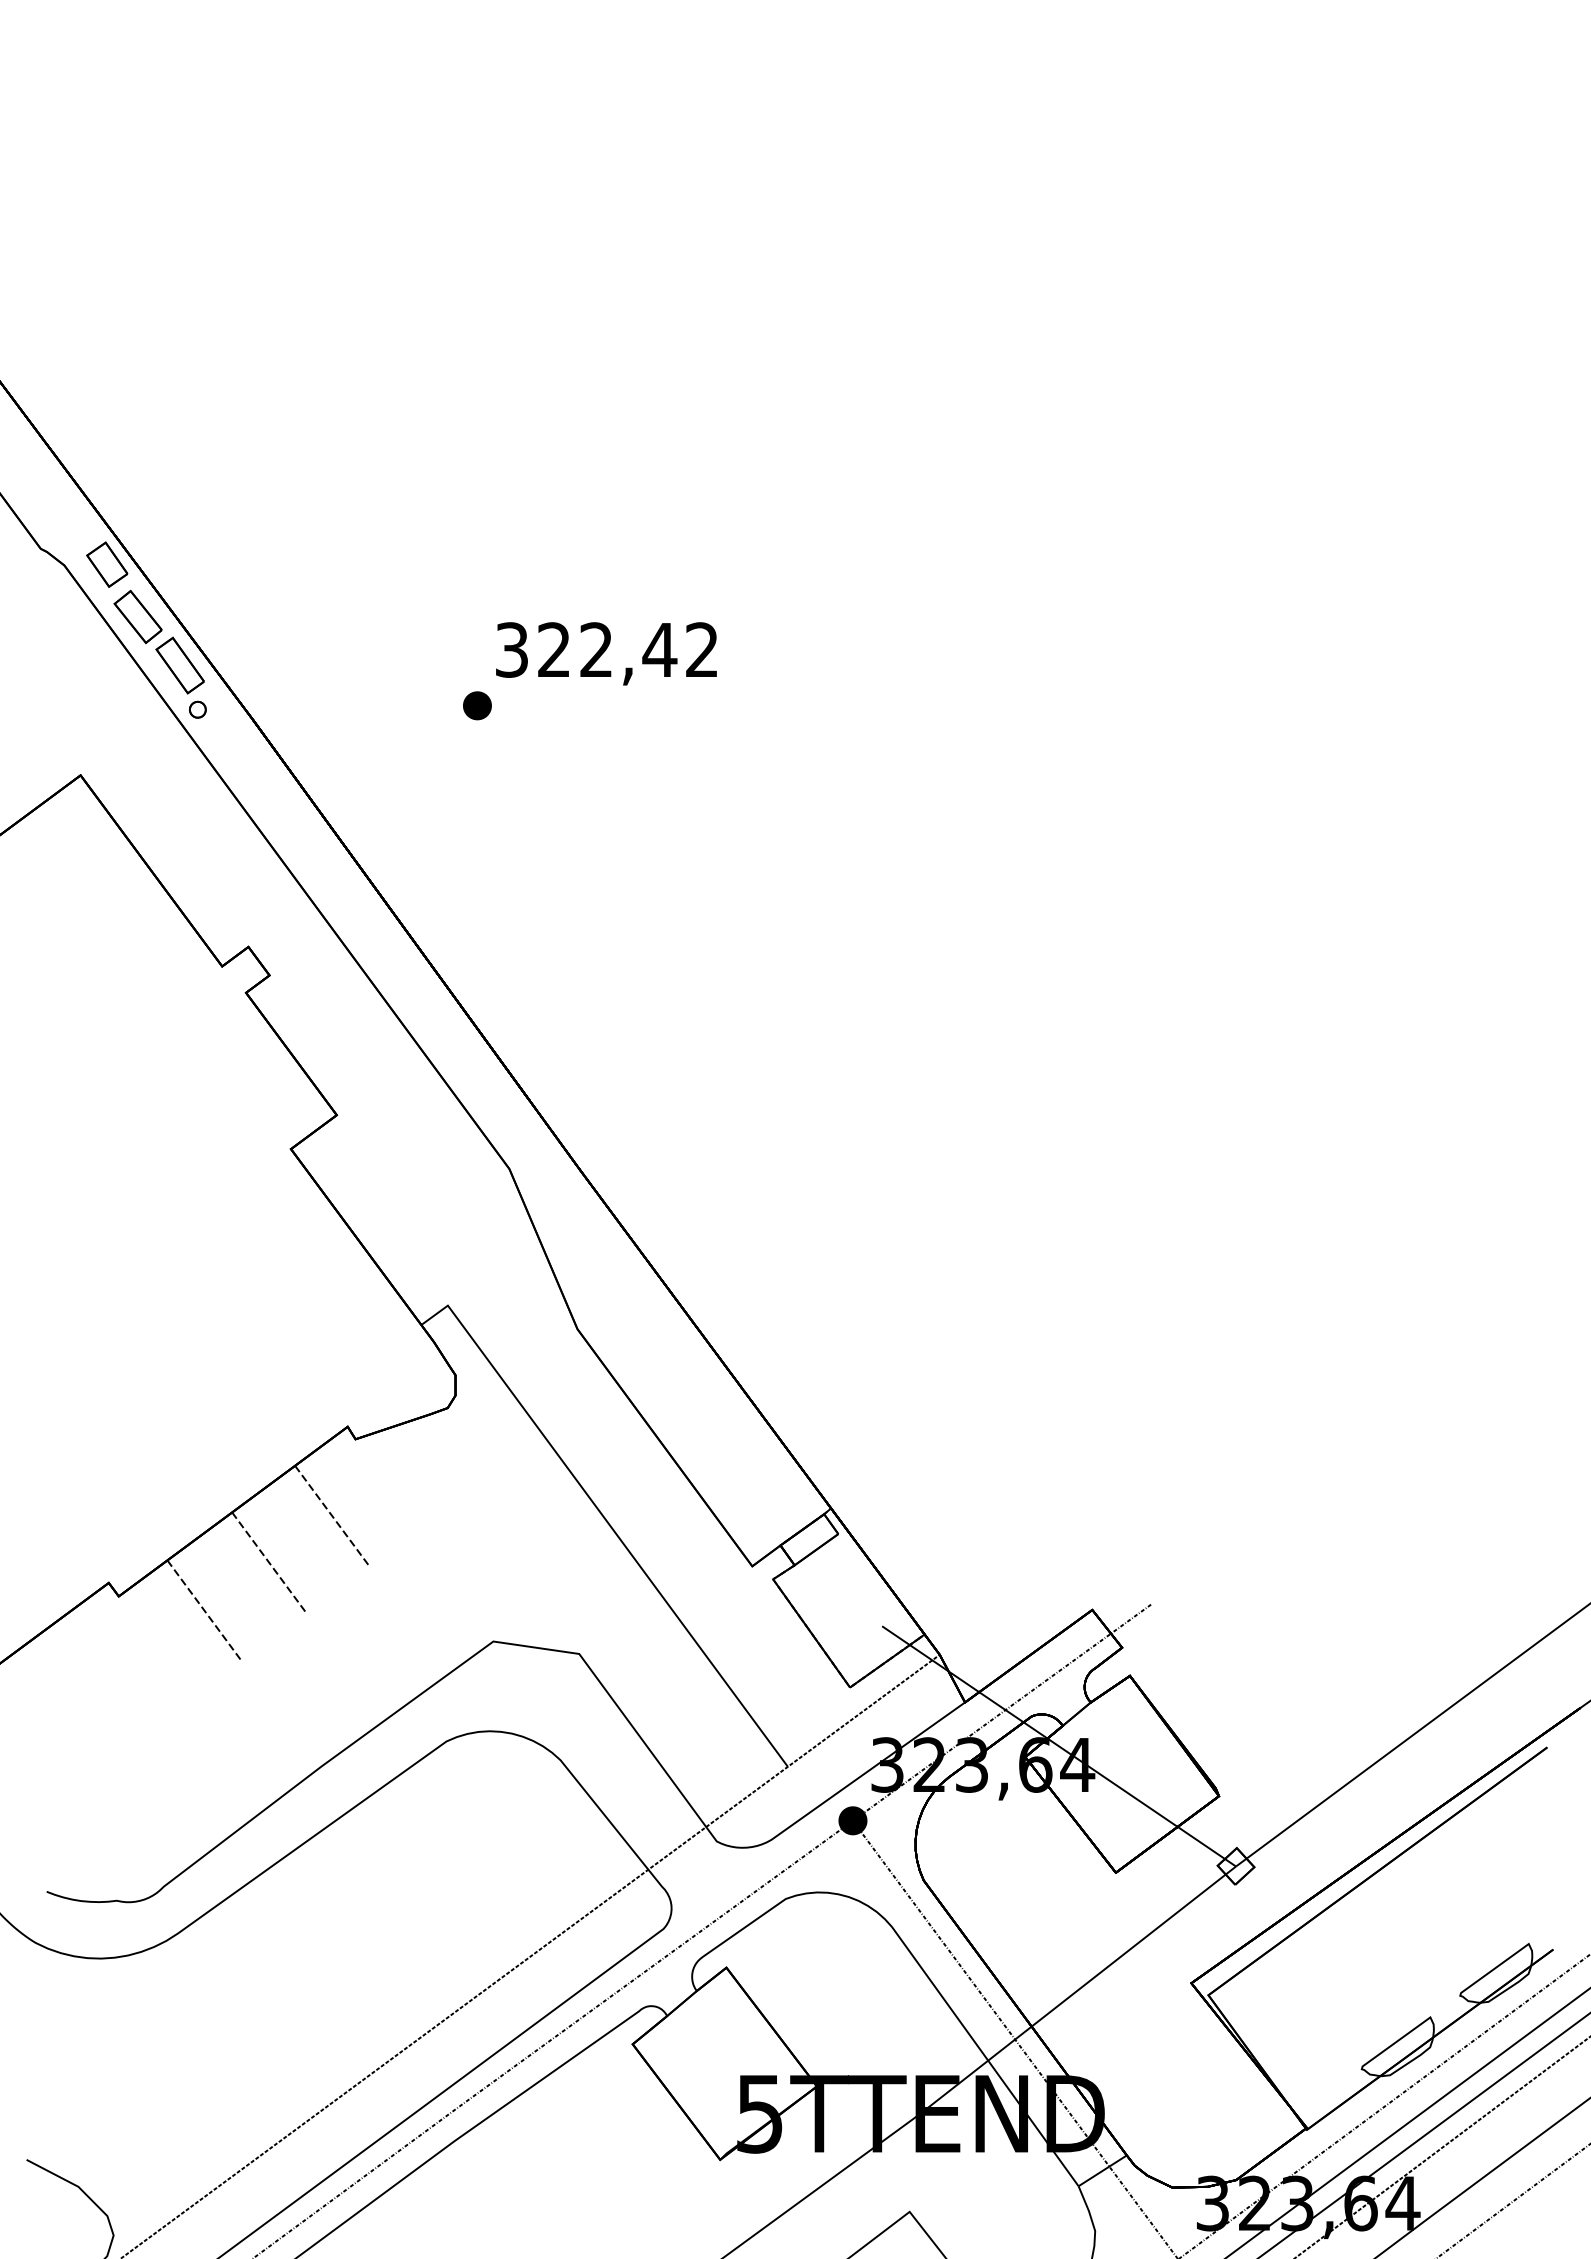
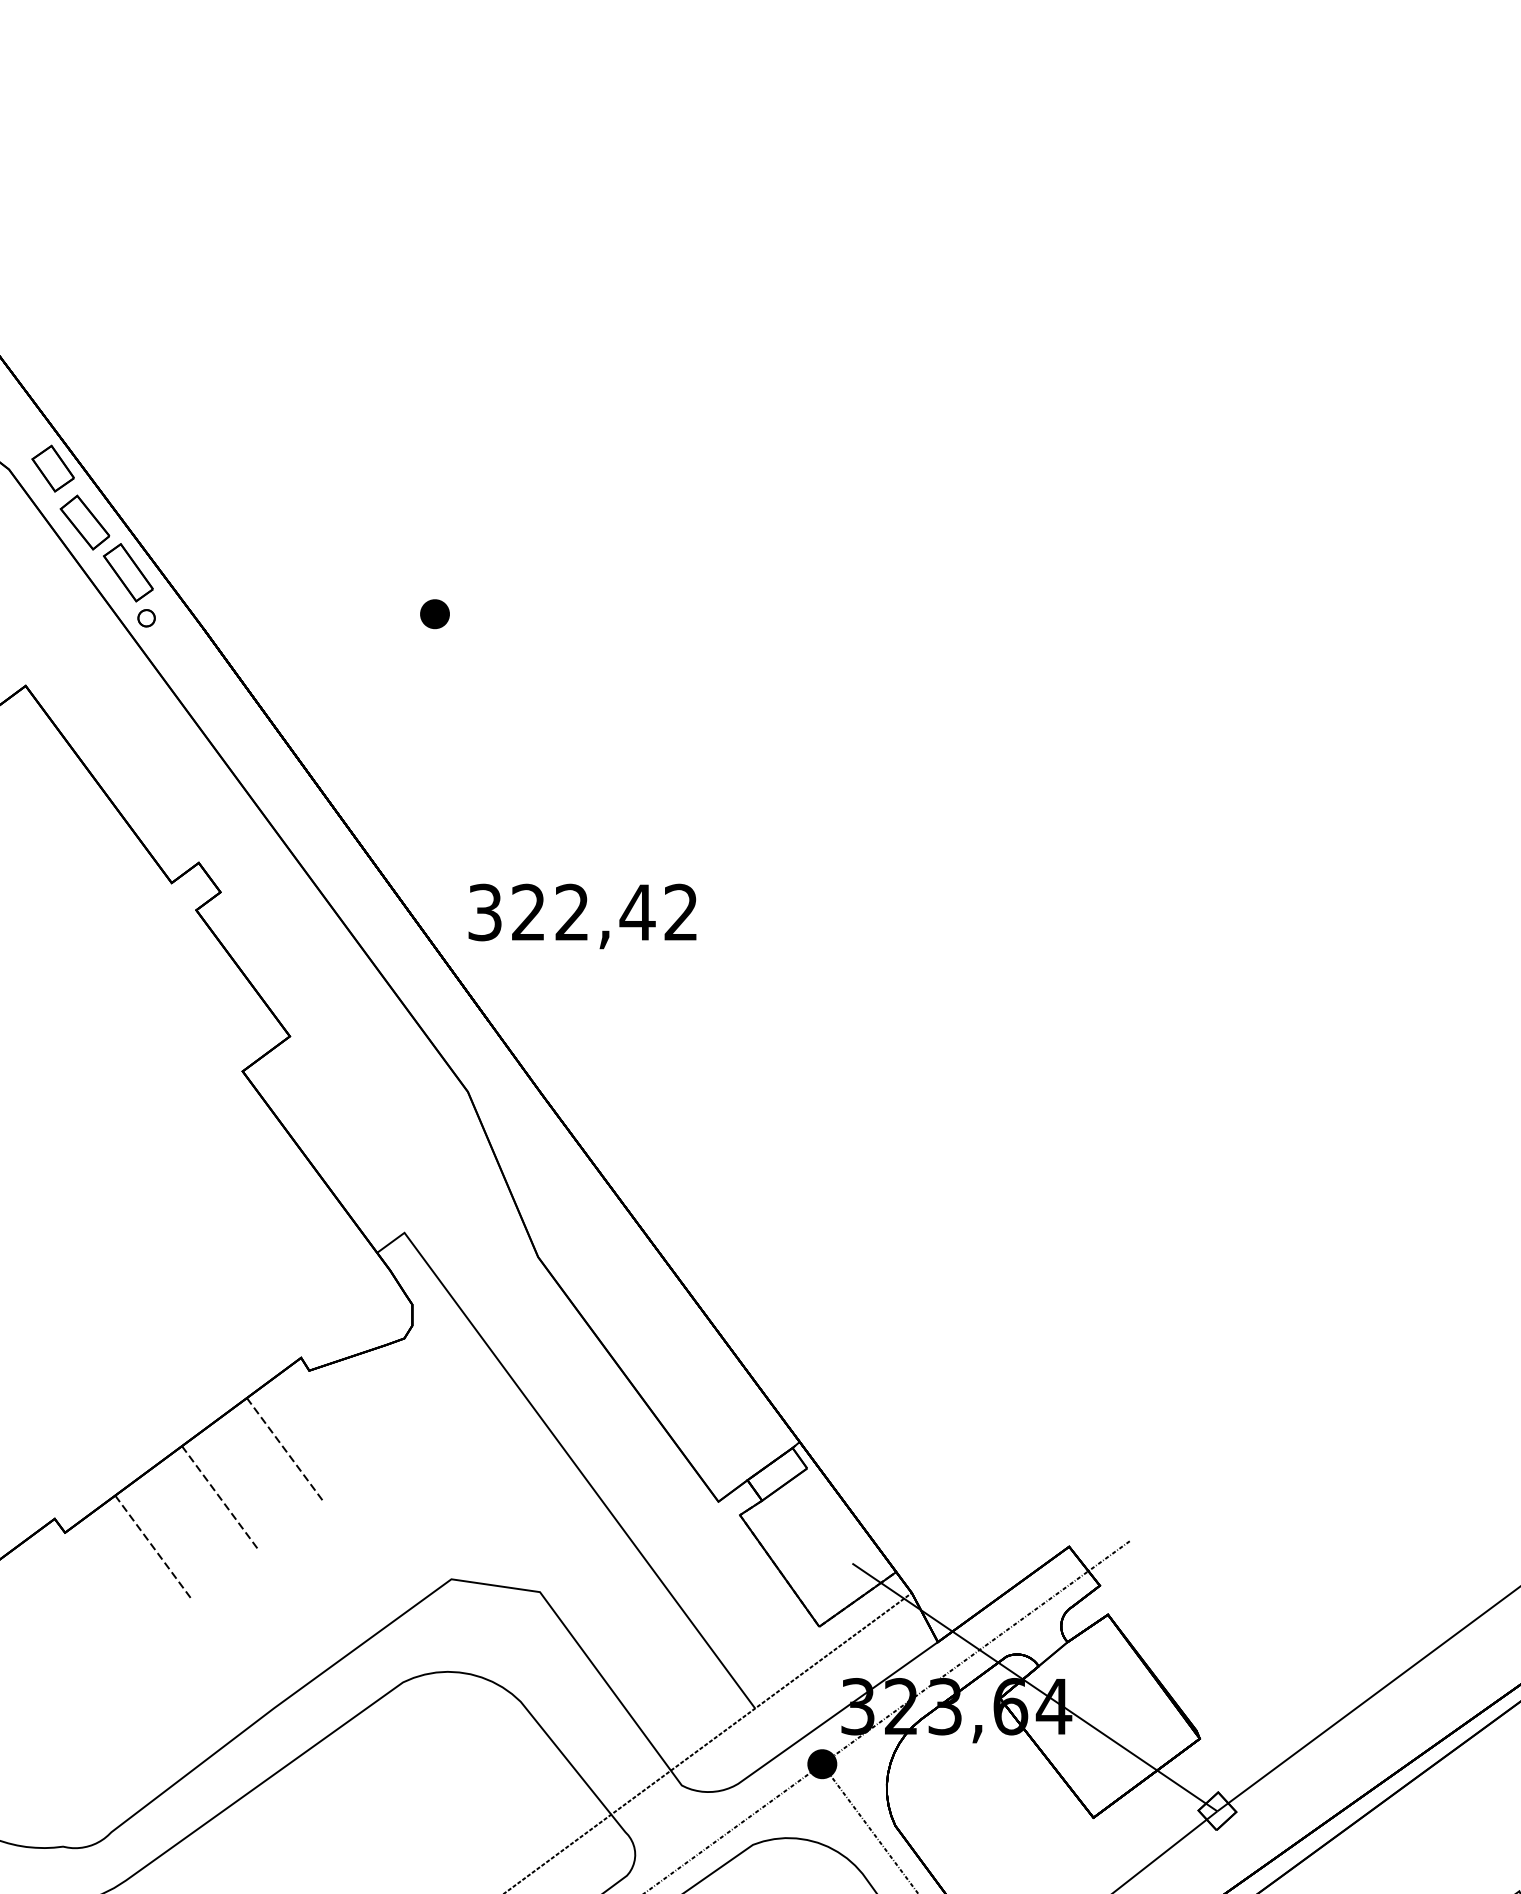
text: (606, 653) -> (582, 916), moved

